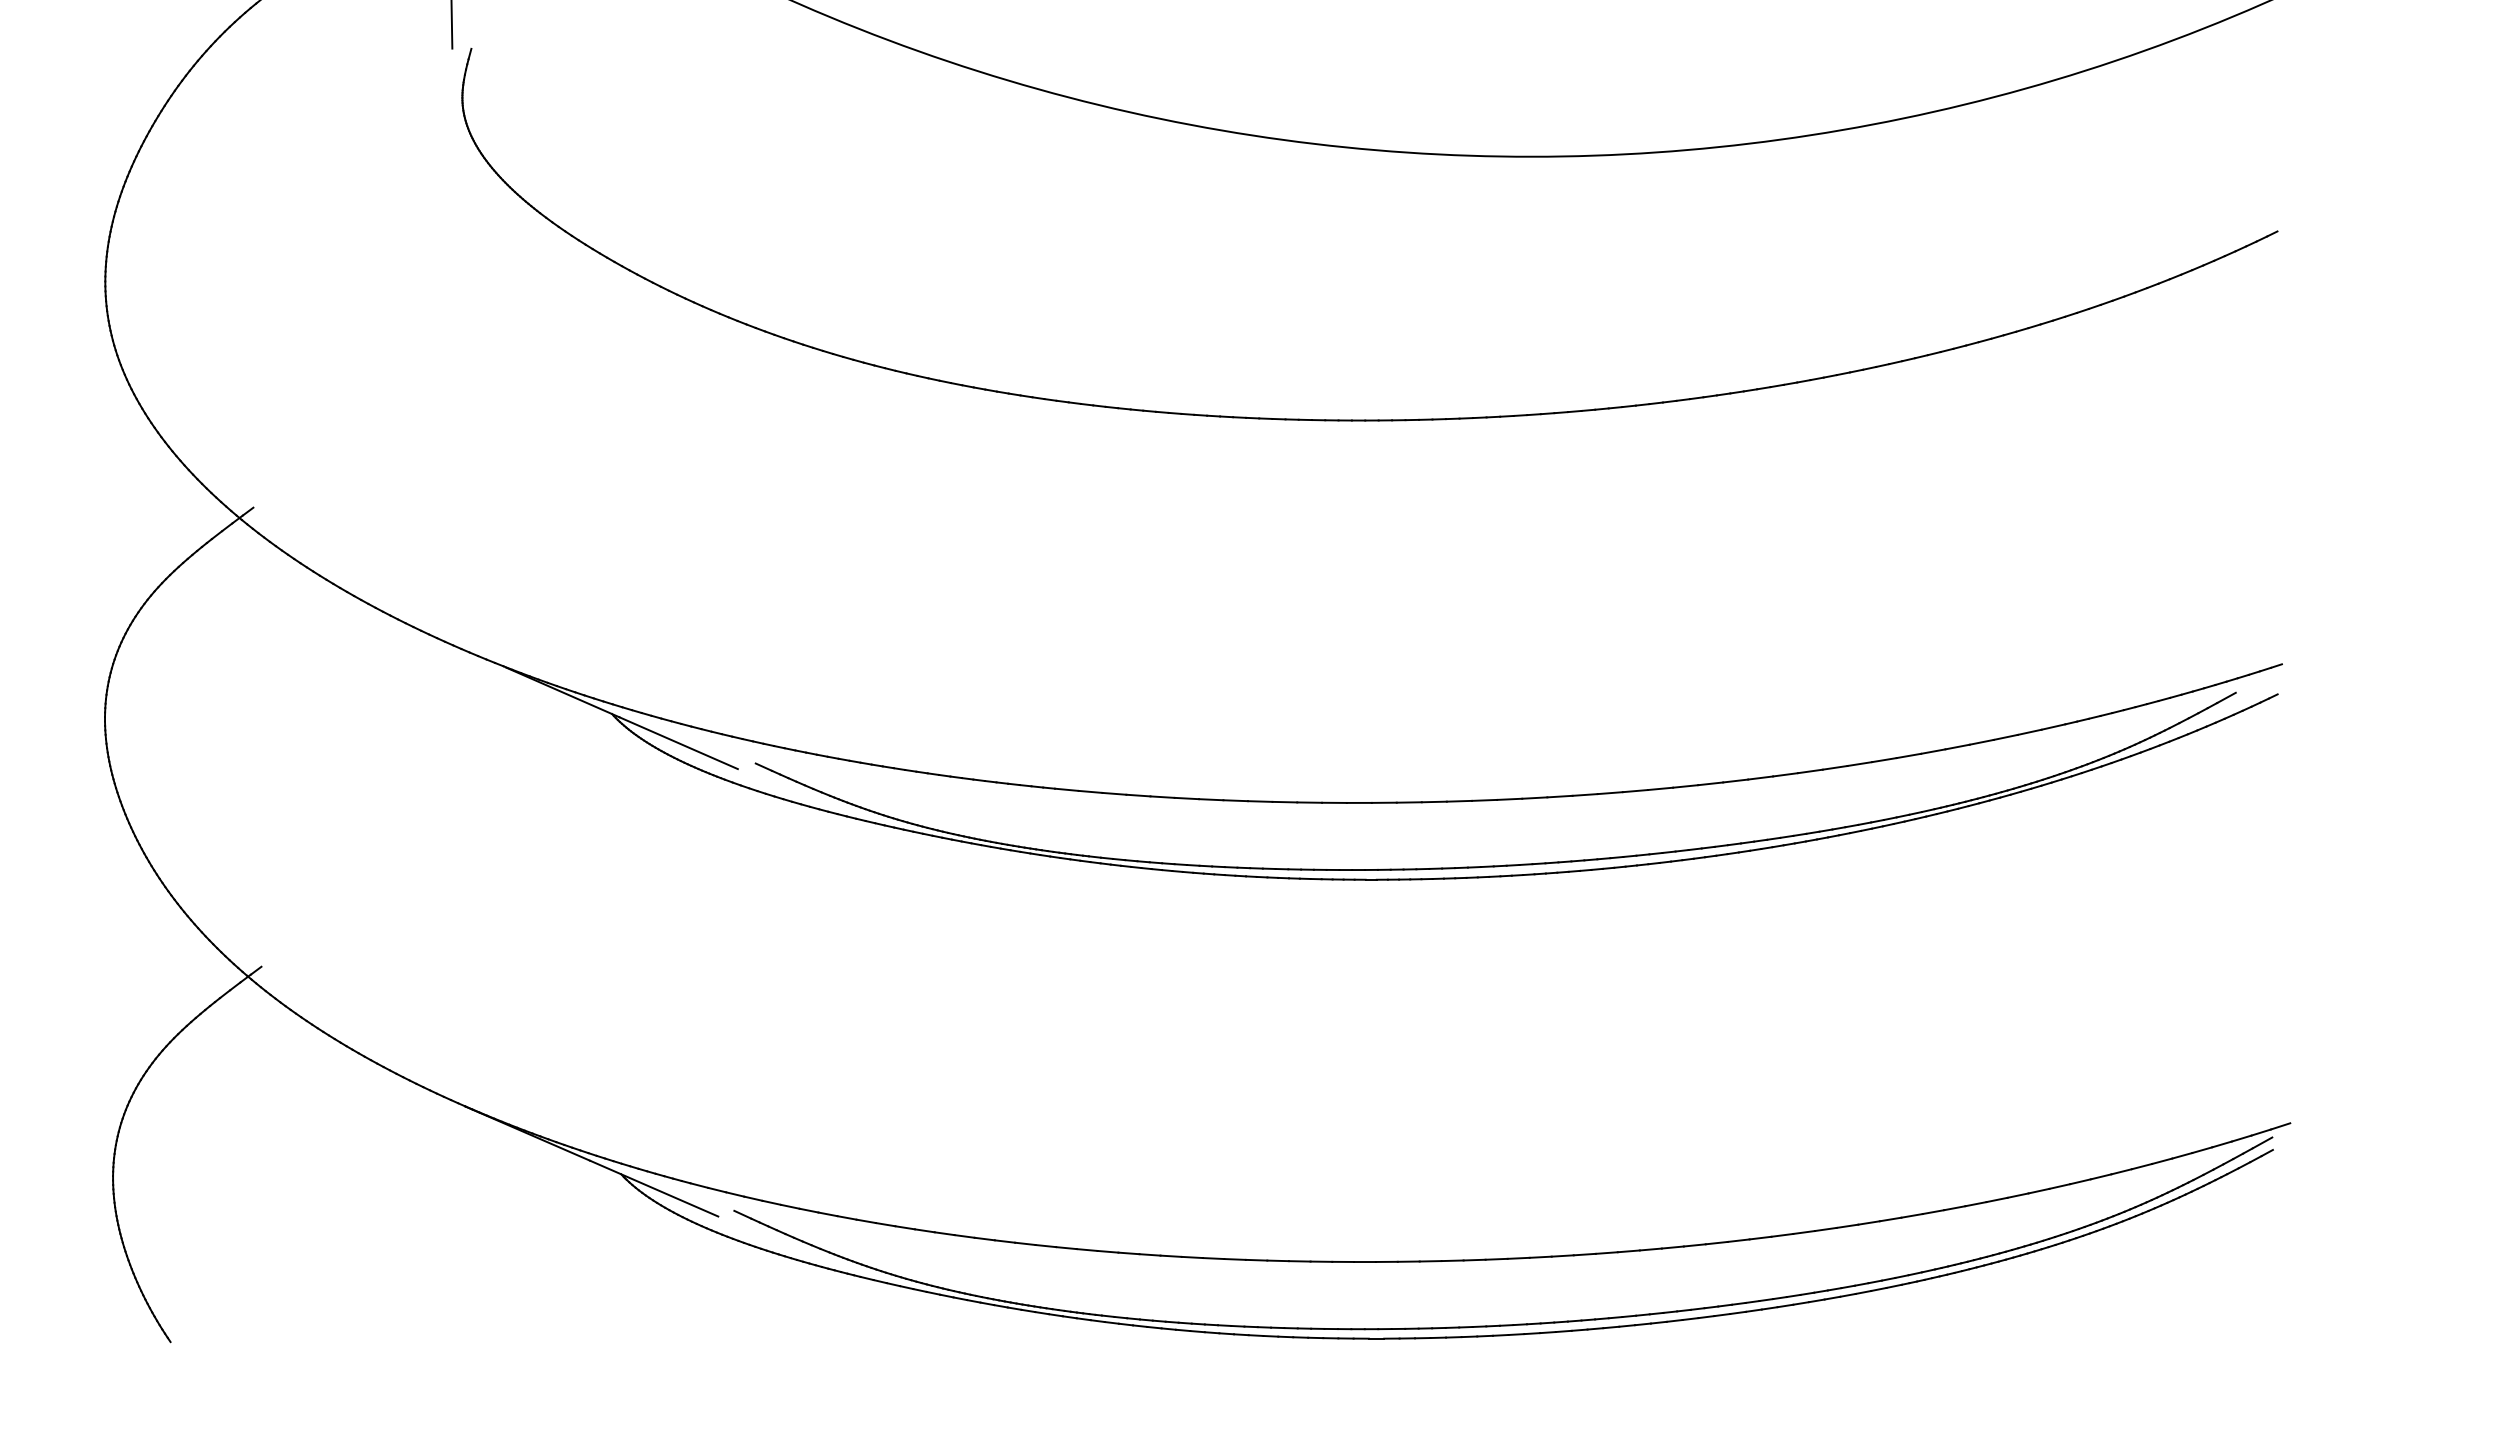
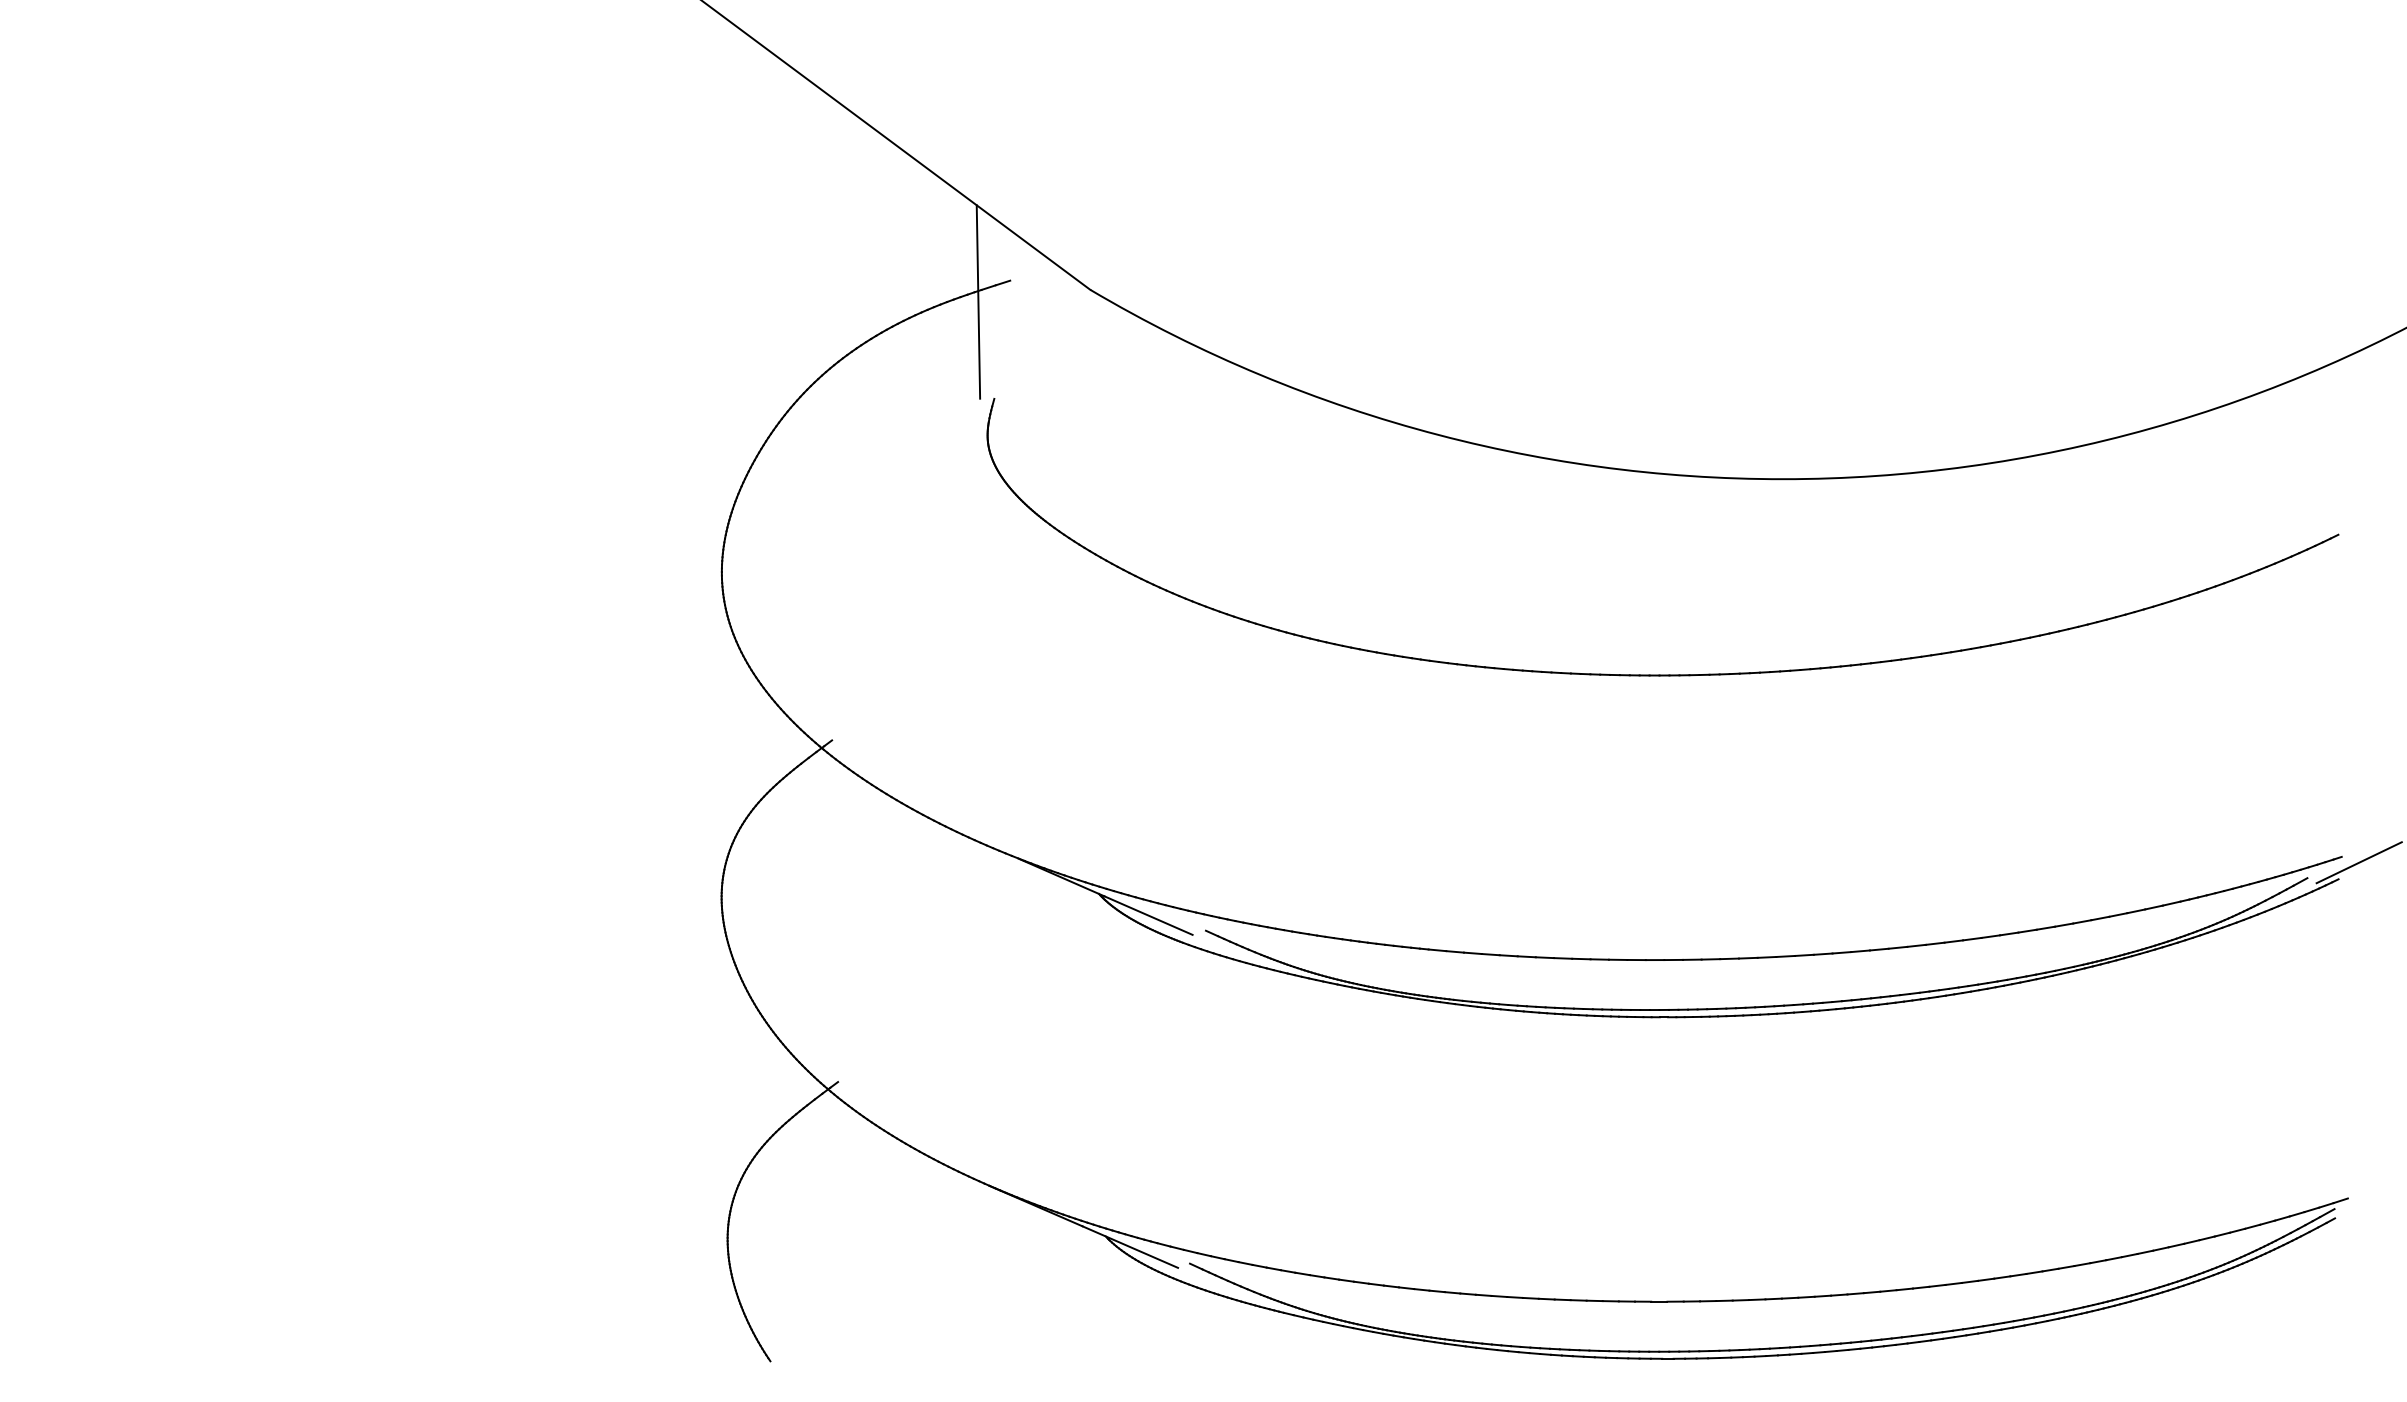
line: (2304, 671) -> (2358, 862), added

